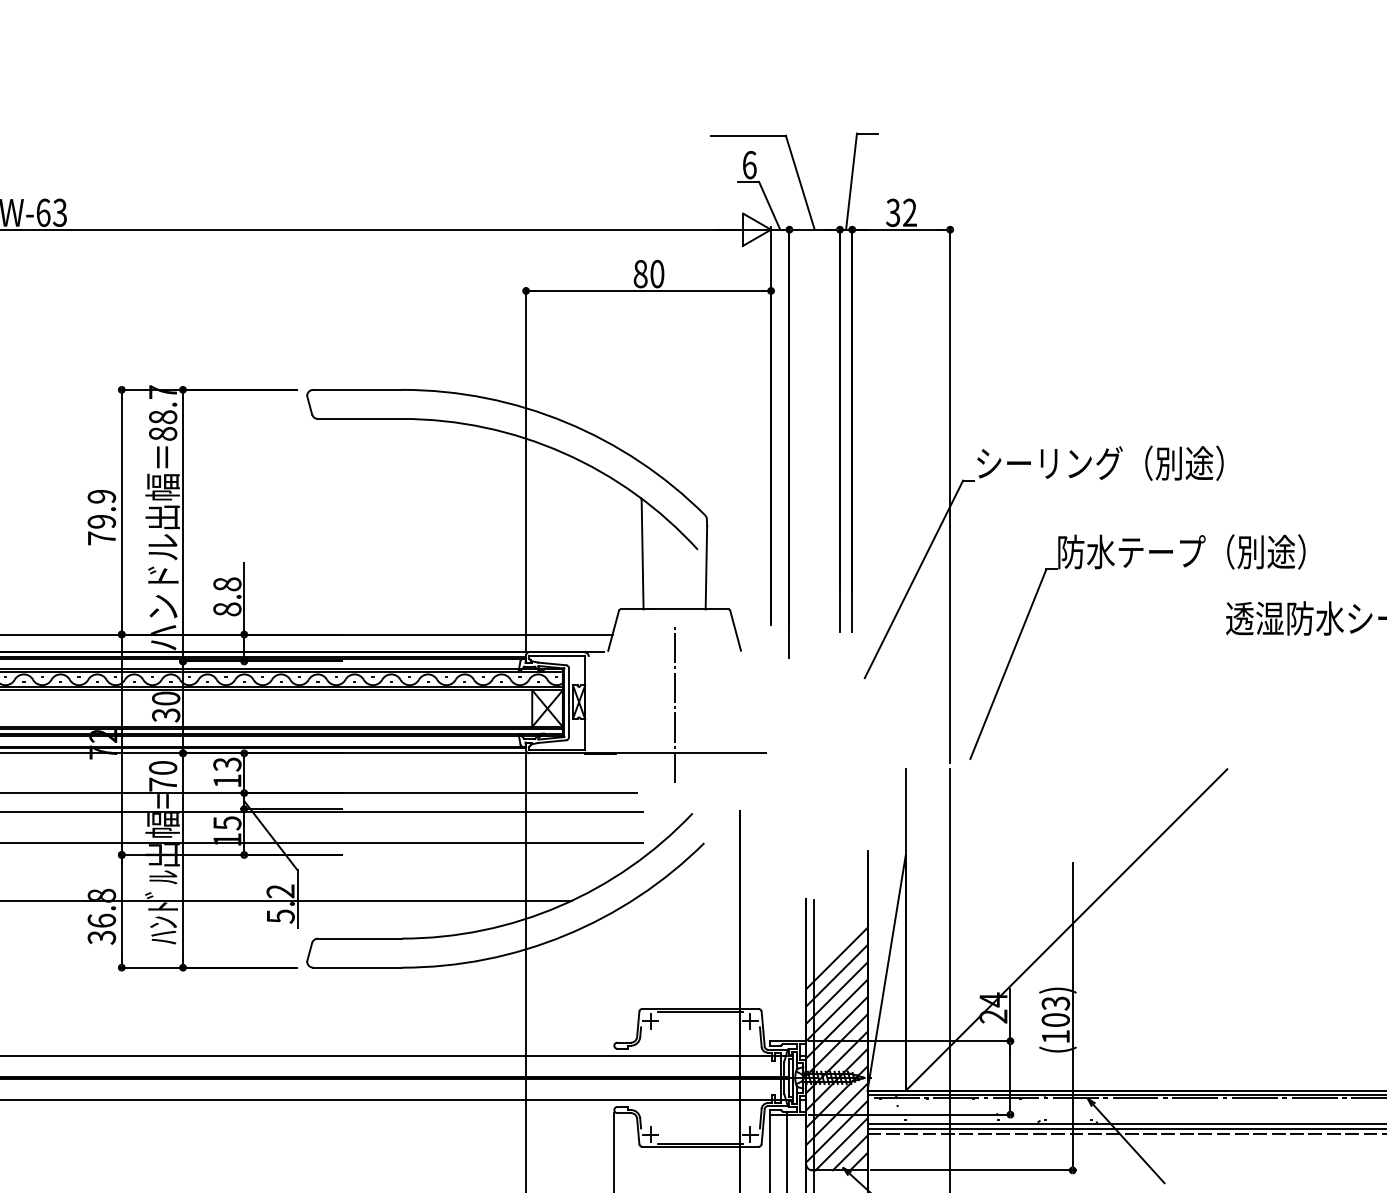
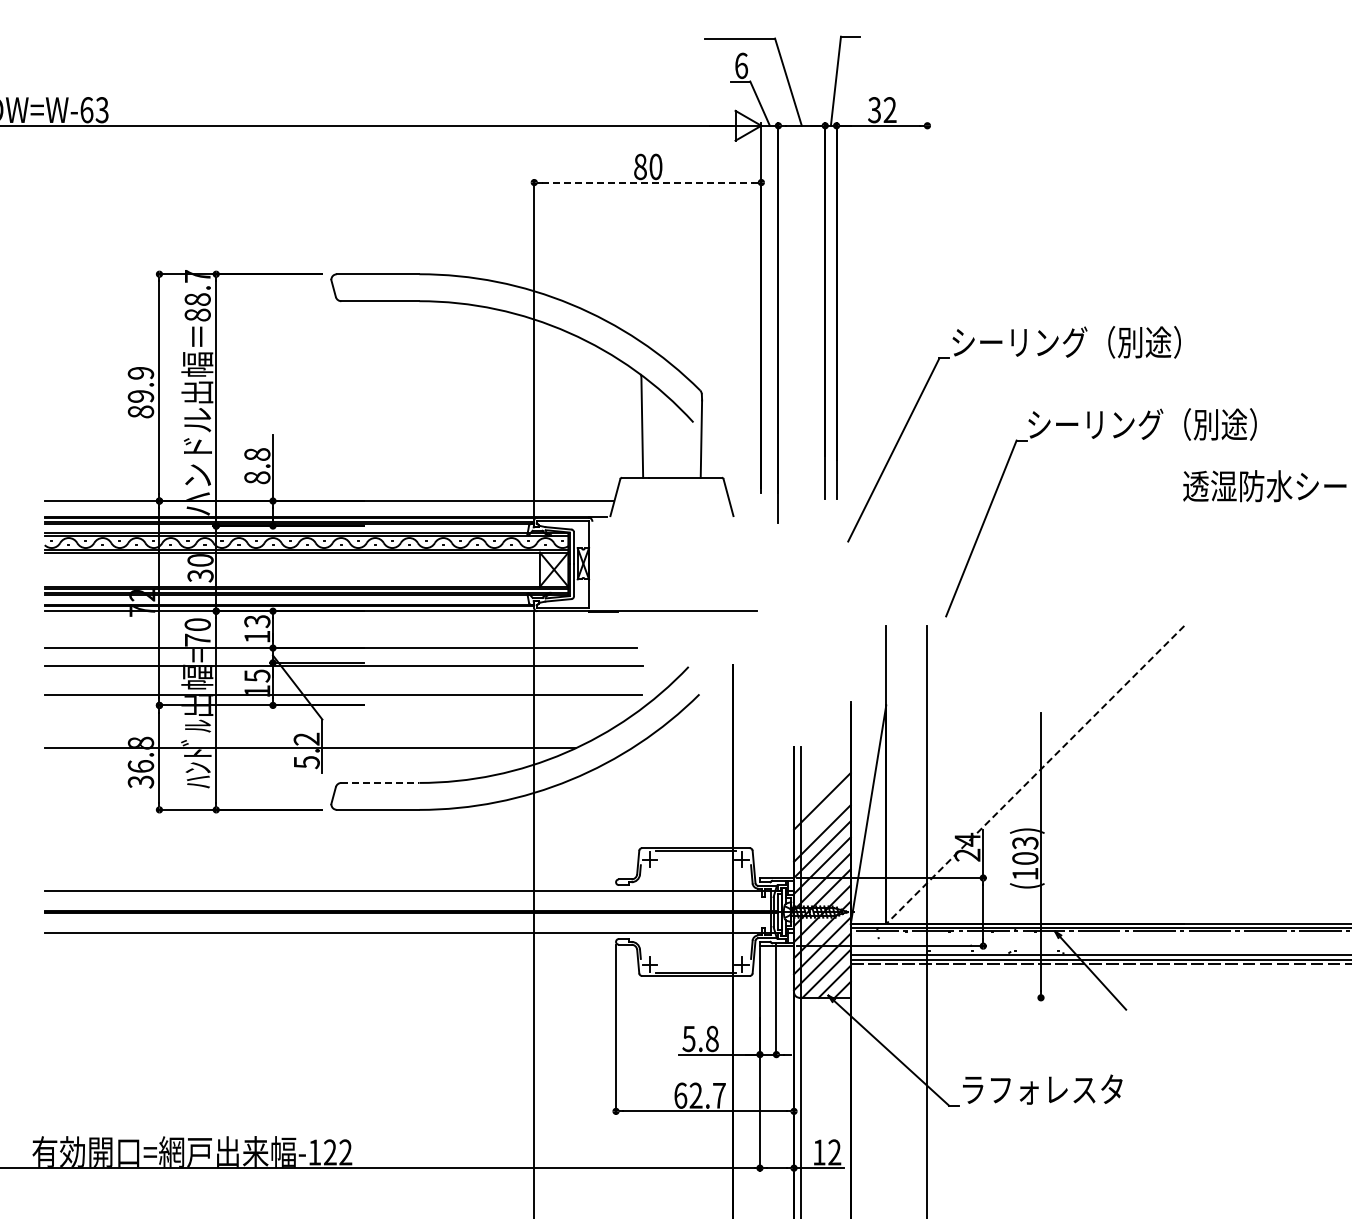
line: (649, 290) -> (648, 182), solid -> dashed
line: (950, 494) -> (927, 371), removed
text: (101, 537) -> (140, 411), 79.9 -> 89.9
text: (1131, 551) -> (1095, 424), 防水テープ（別途） -> シーリング（別途）
line: (674, 702) -> (671, 564), removed
line: (1066, 929) -> (1035, 774), solid -> dashed
line: (360, 938) -> (380, 782), solid -> dashed
line: (837, 975) -> (822, 817), removed
line: (972, 1170) -> (948, 997), removed

